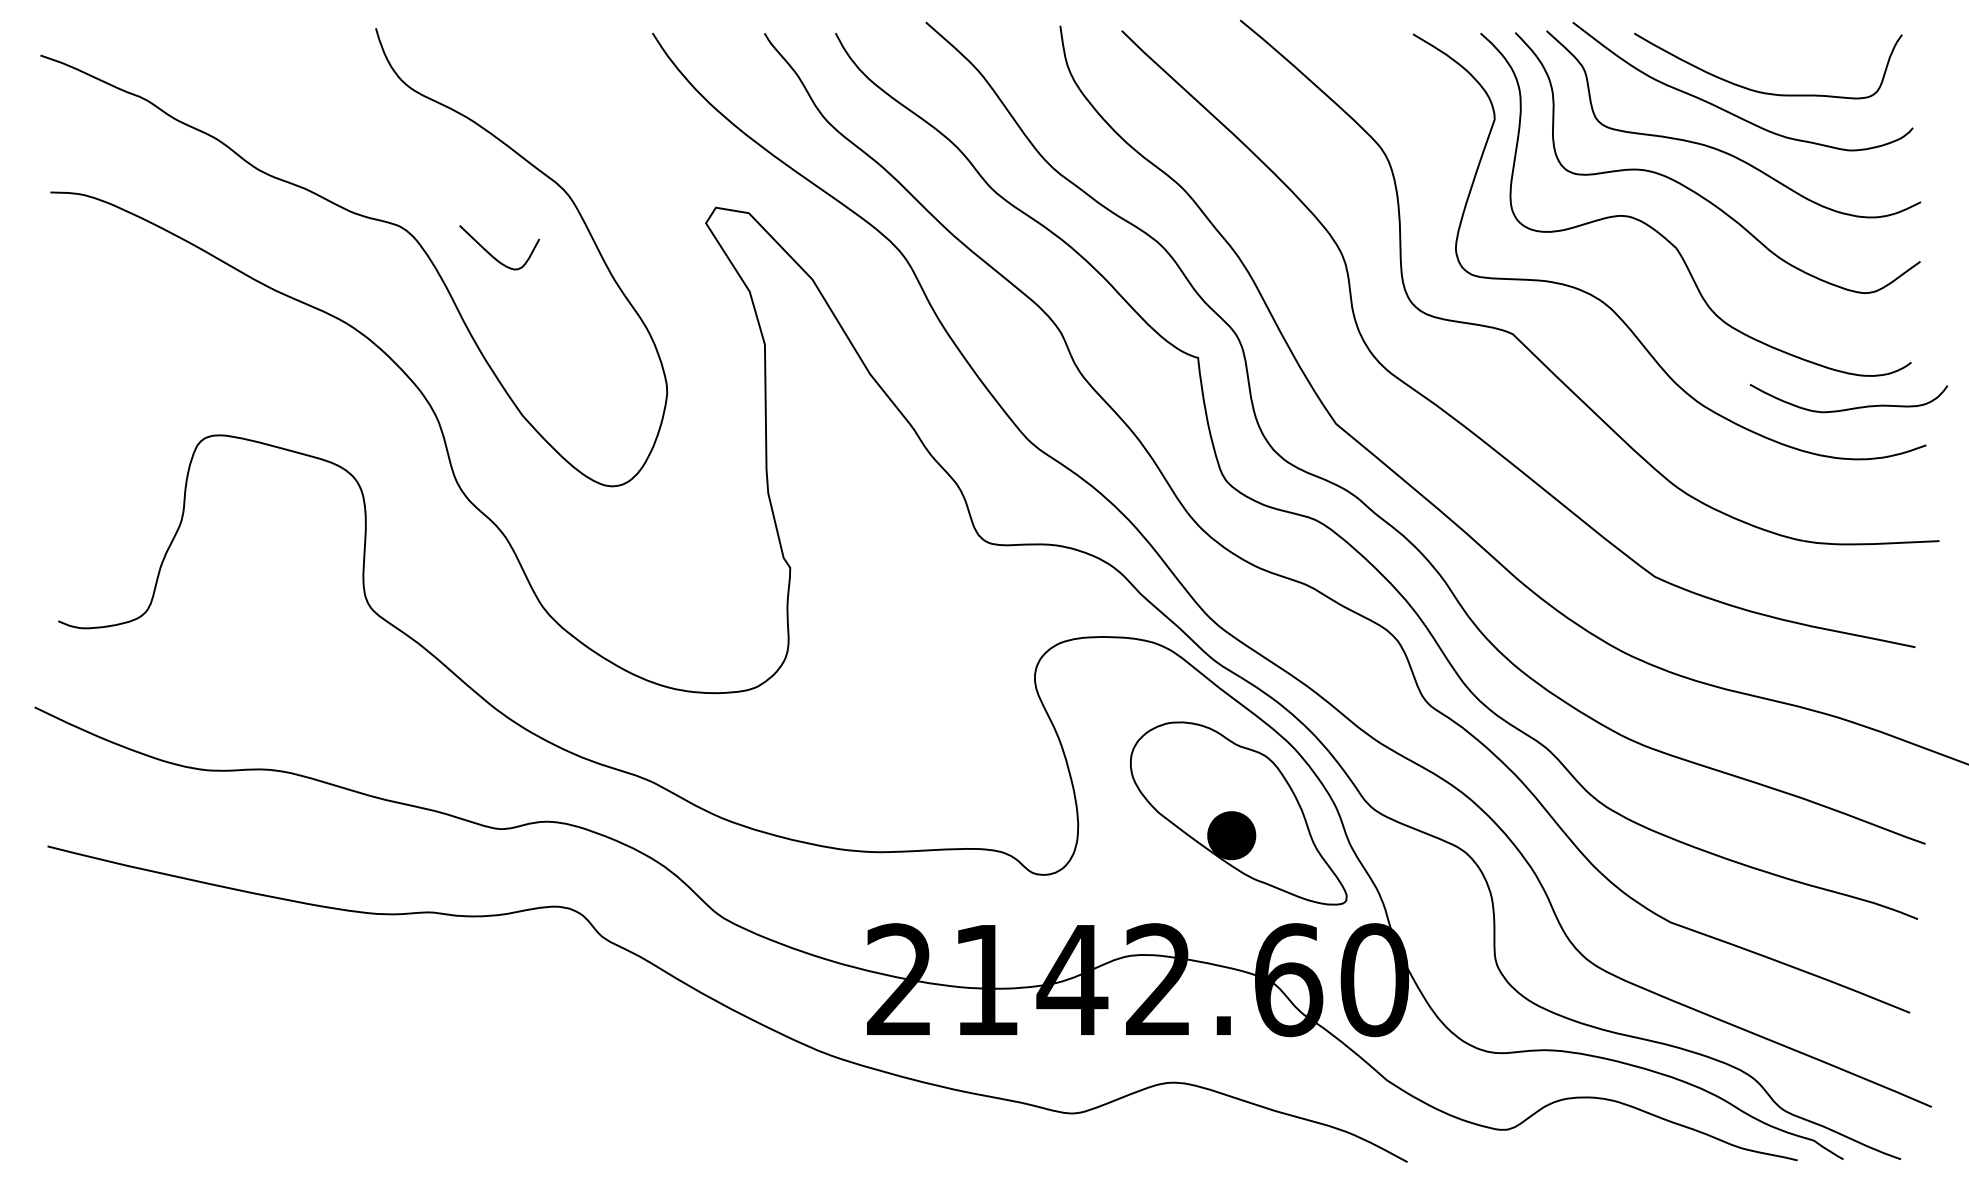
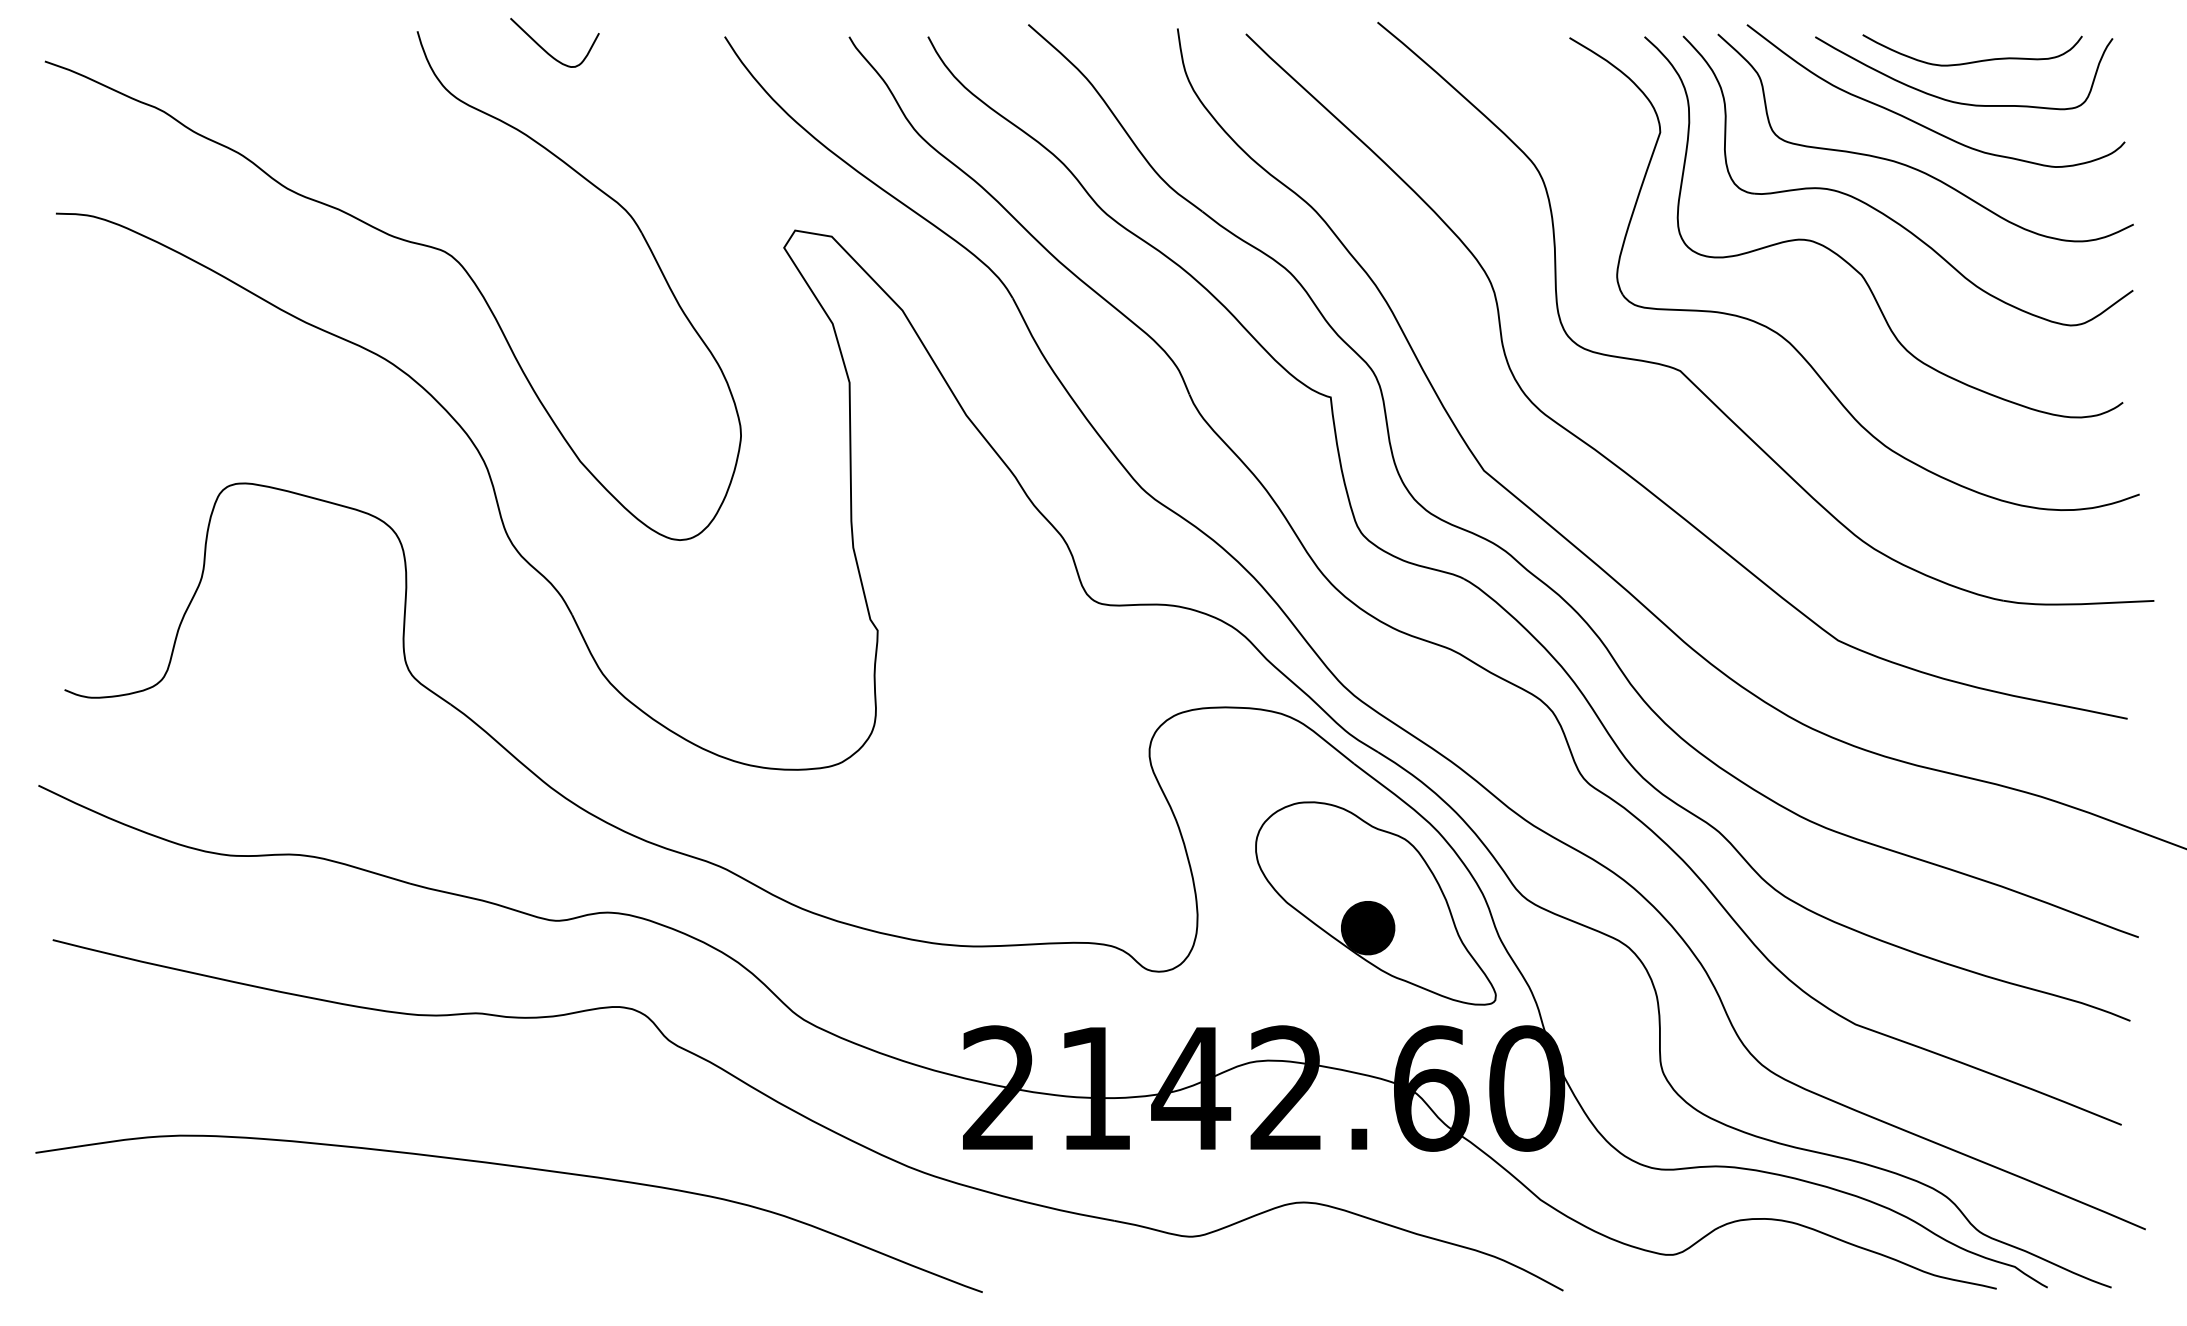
curve: (491, 254) -> (545, 50), moved
curve: (1852, 407) -> (1976, 60), moved
curve: (464, 1051) -> (515, 1167), added

